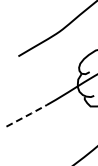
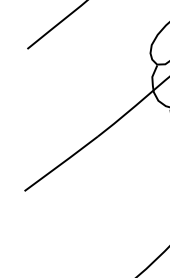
line: (27, 115) -> (62, 162), dashed -> solid

